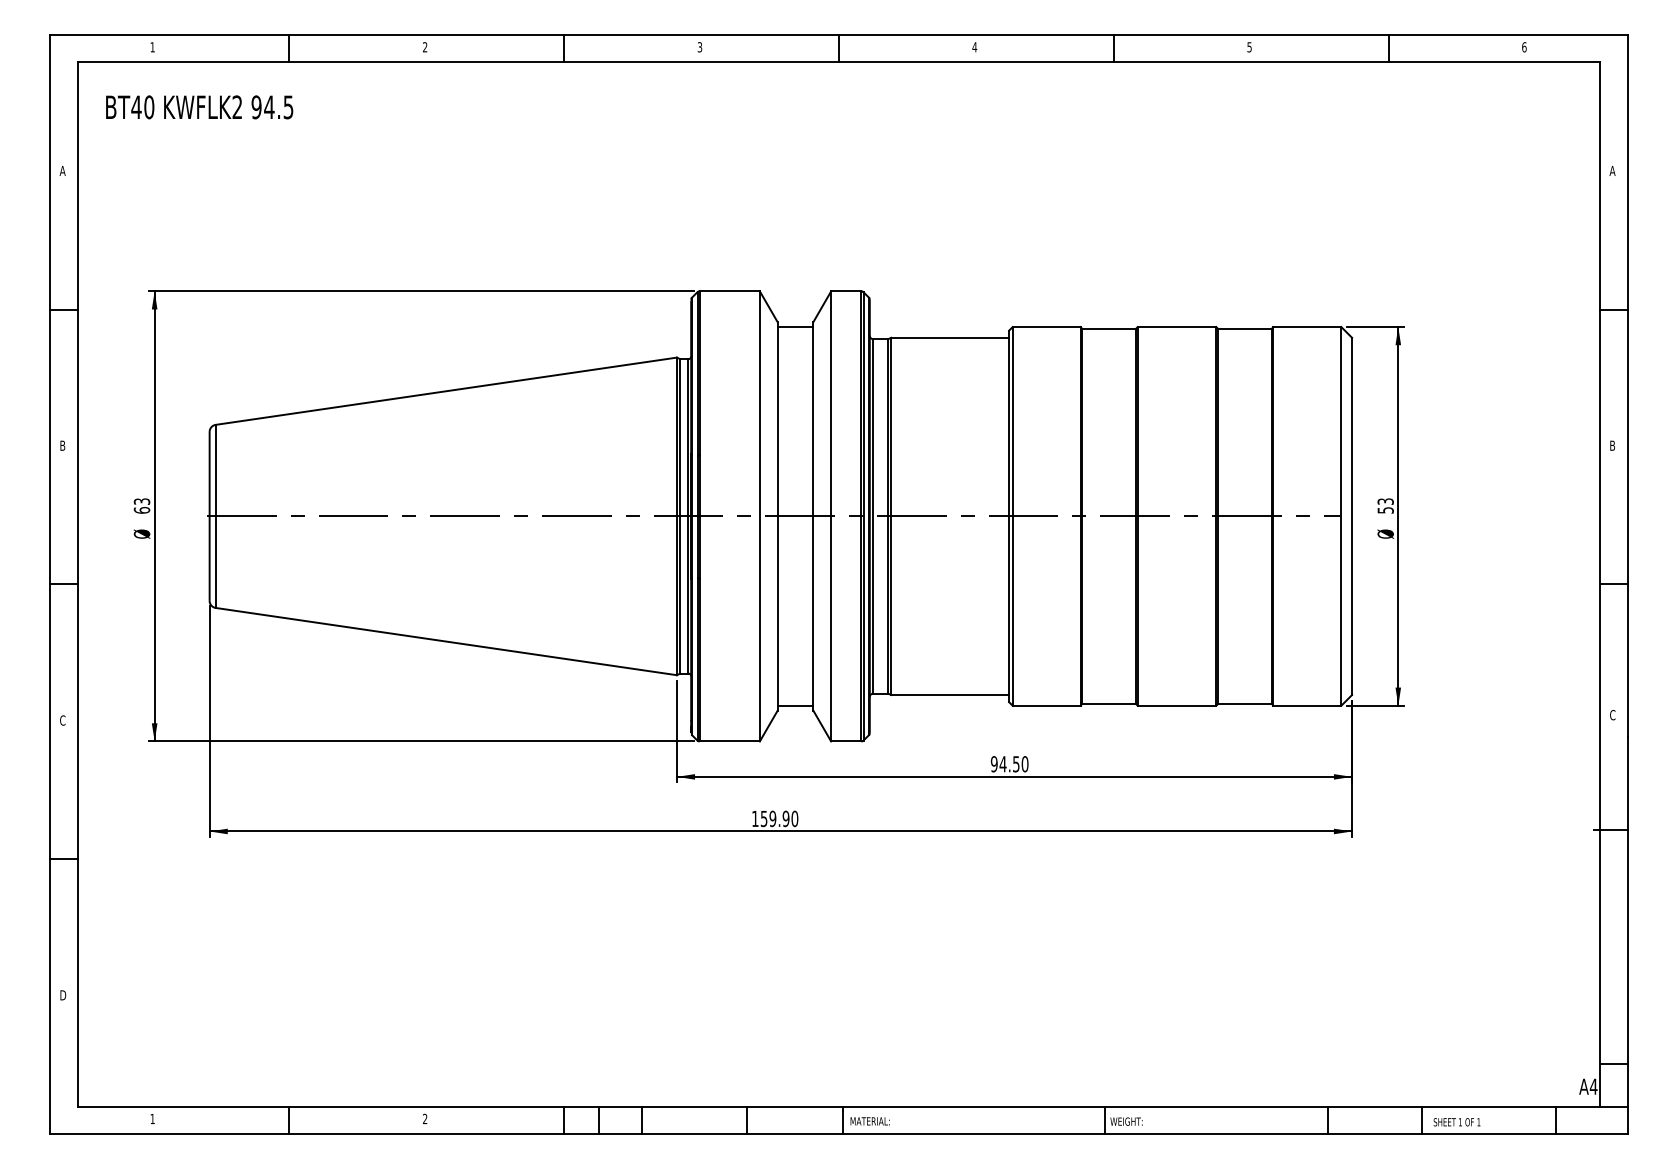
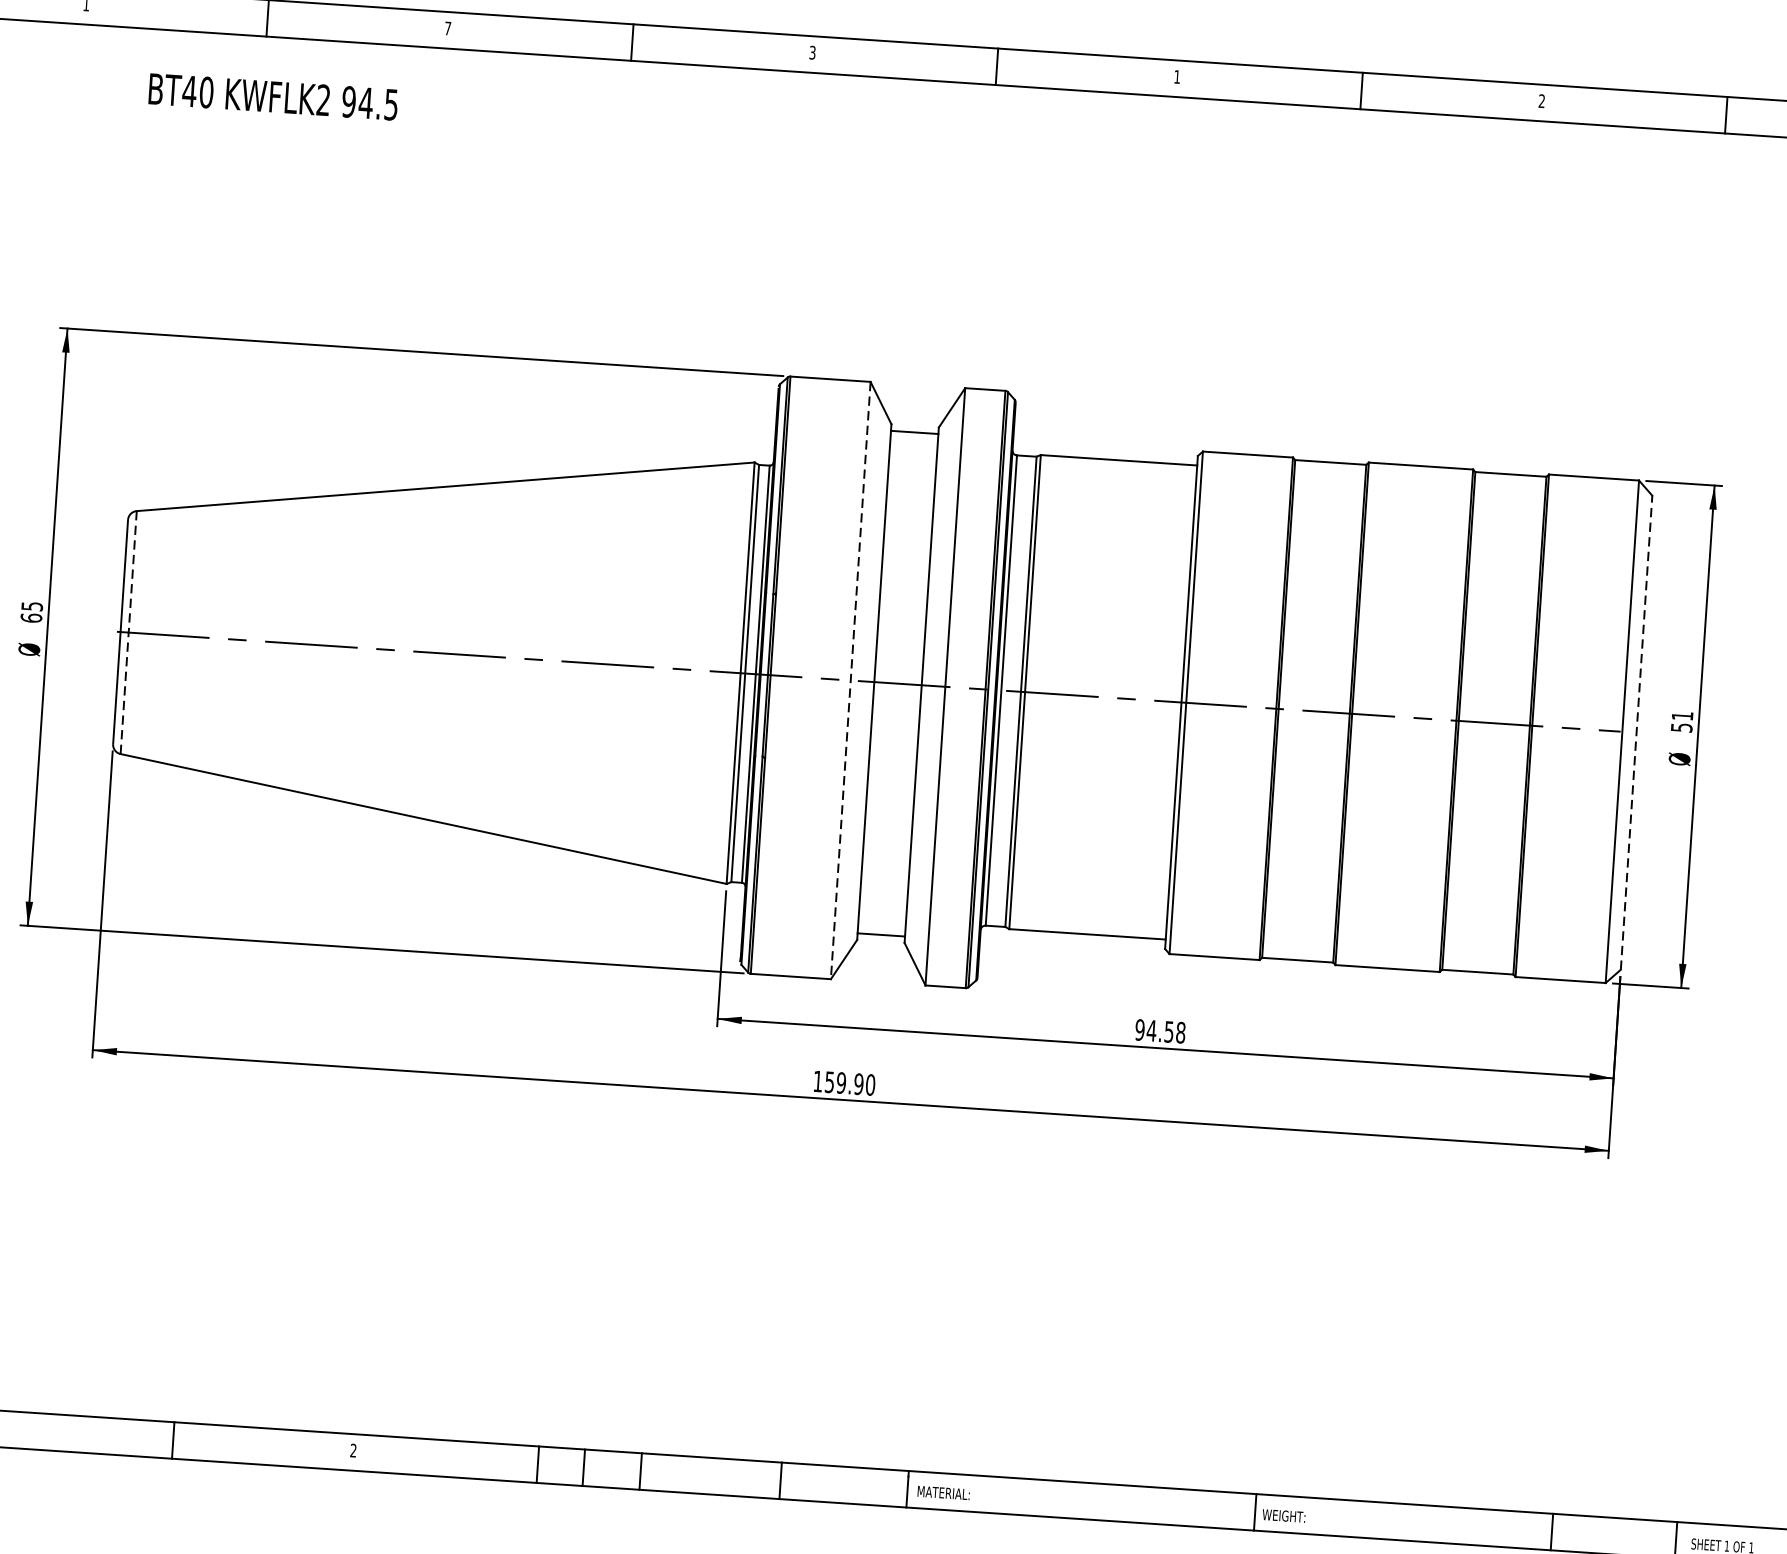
text: (425, 47) -> (448, 28), 2 -> 7
text: (974, 47) -> (1176, 77), 4 -> 1
text: (1249, 47) -> (1541, 101), 5 -> 2
text: (199, 107) -> (273, 97), moved
text: (141, 501) -> (31, 606), 63 -> 65
text: (1385, 501) -> (1682, 715), 53 -> 51
line: (215, 516) -> (128, 632), solid -> dashed
line: (759, 516) -> (850, 680), solid -> dashed
line: (1352, 516) -> (1637, 732), solid -> dashed
text: (1024, 764) -> (1180, 1033), 94.50 -> 94.58

